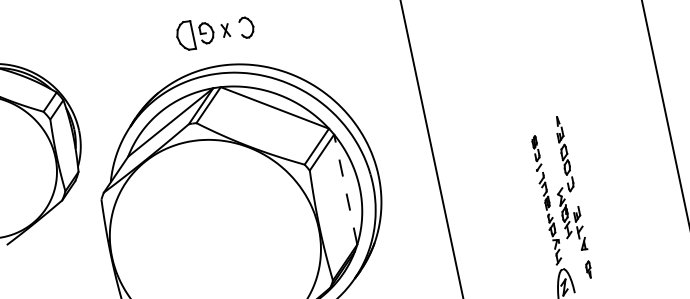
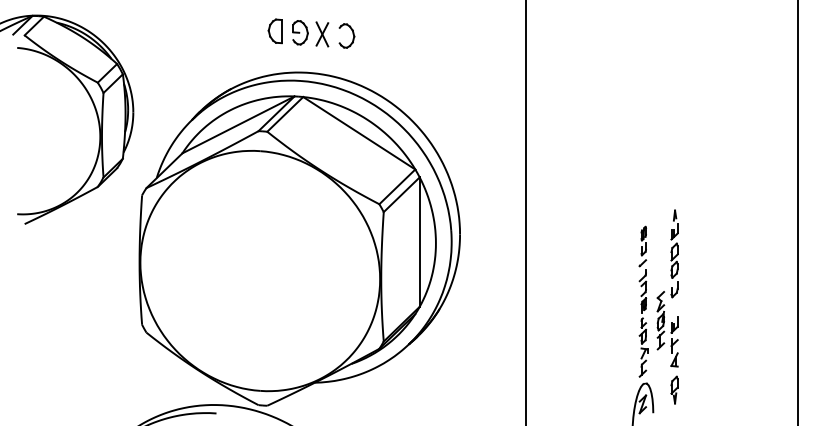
part: (225, 30) -> (322, 34), size x1.67
part: (184, 36) -> (274, 31), size x0.71
line: (345, 189) -> (419, 242), dashed -> solid
part: (588, 269) -> (674, 389), size x1.43

